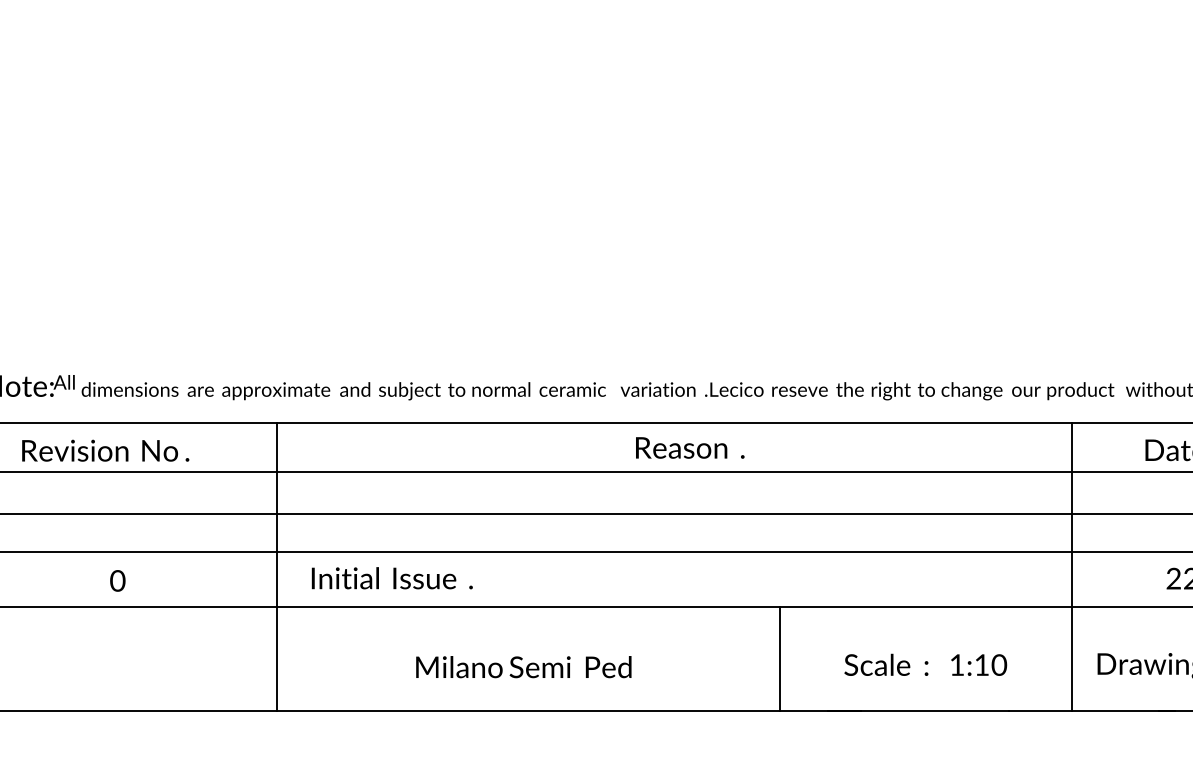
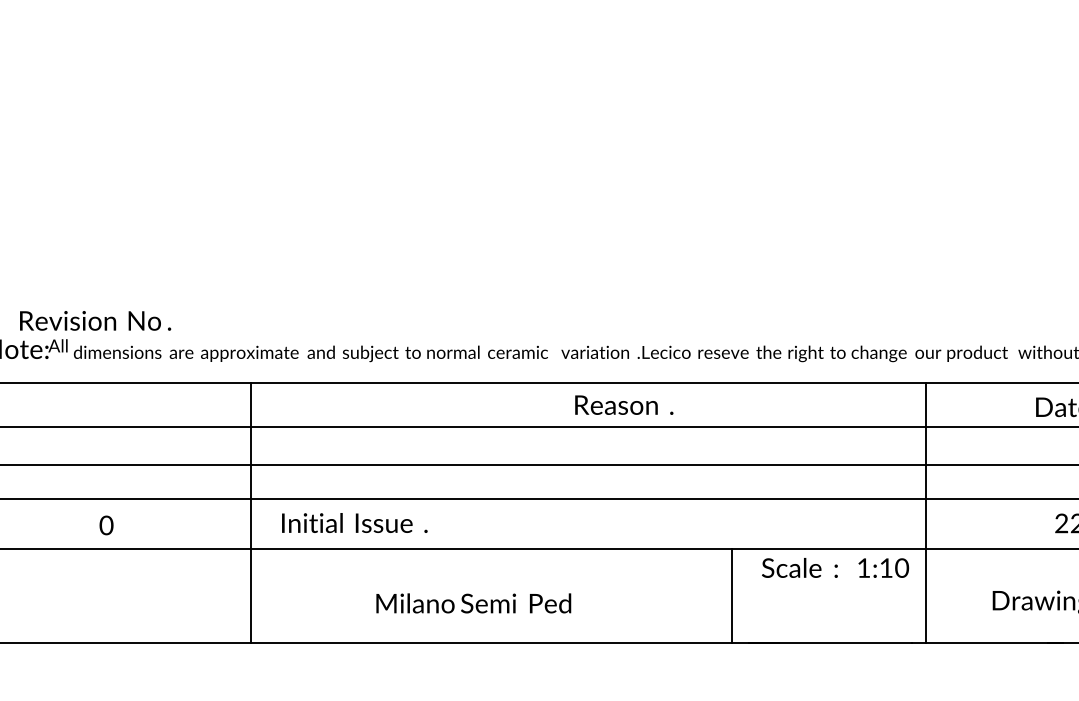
text: (105, 450) -> (95, 320), moved
line: (1072, 566) -> (926, 512), moved
line: (779, 659) -> (732, 596), moved
text: (925, 664) -> (835, 567), moved

